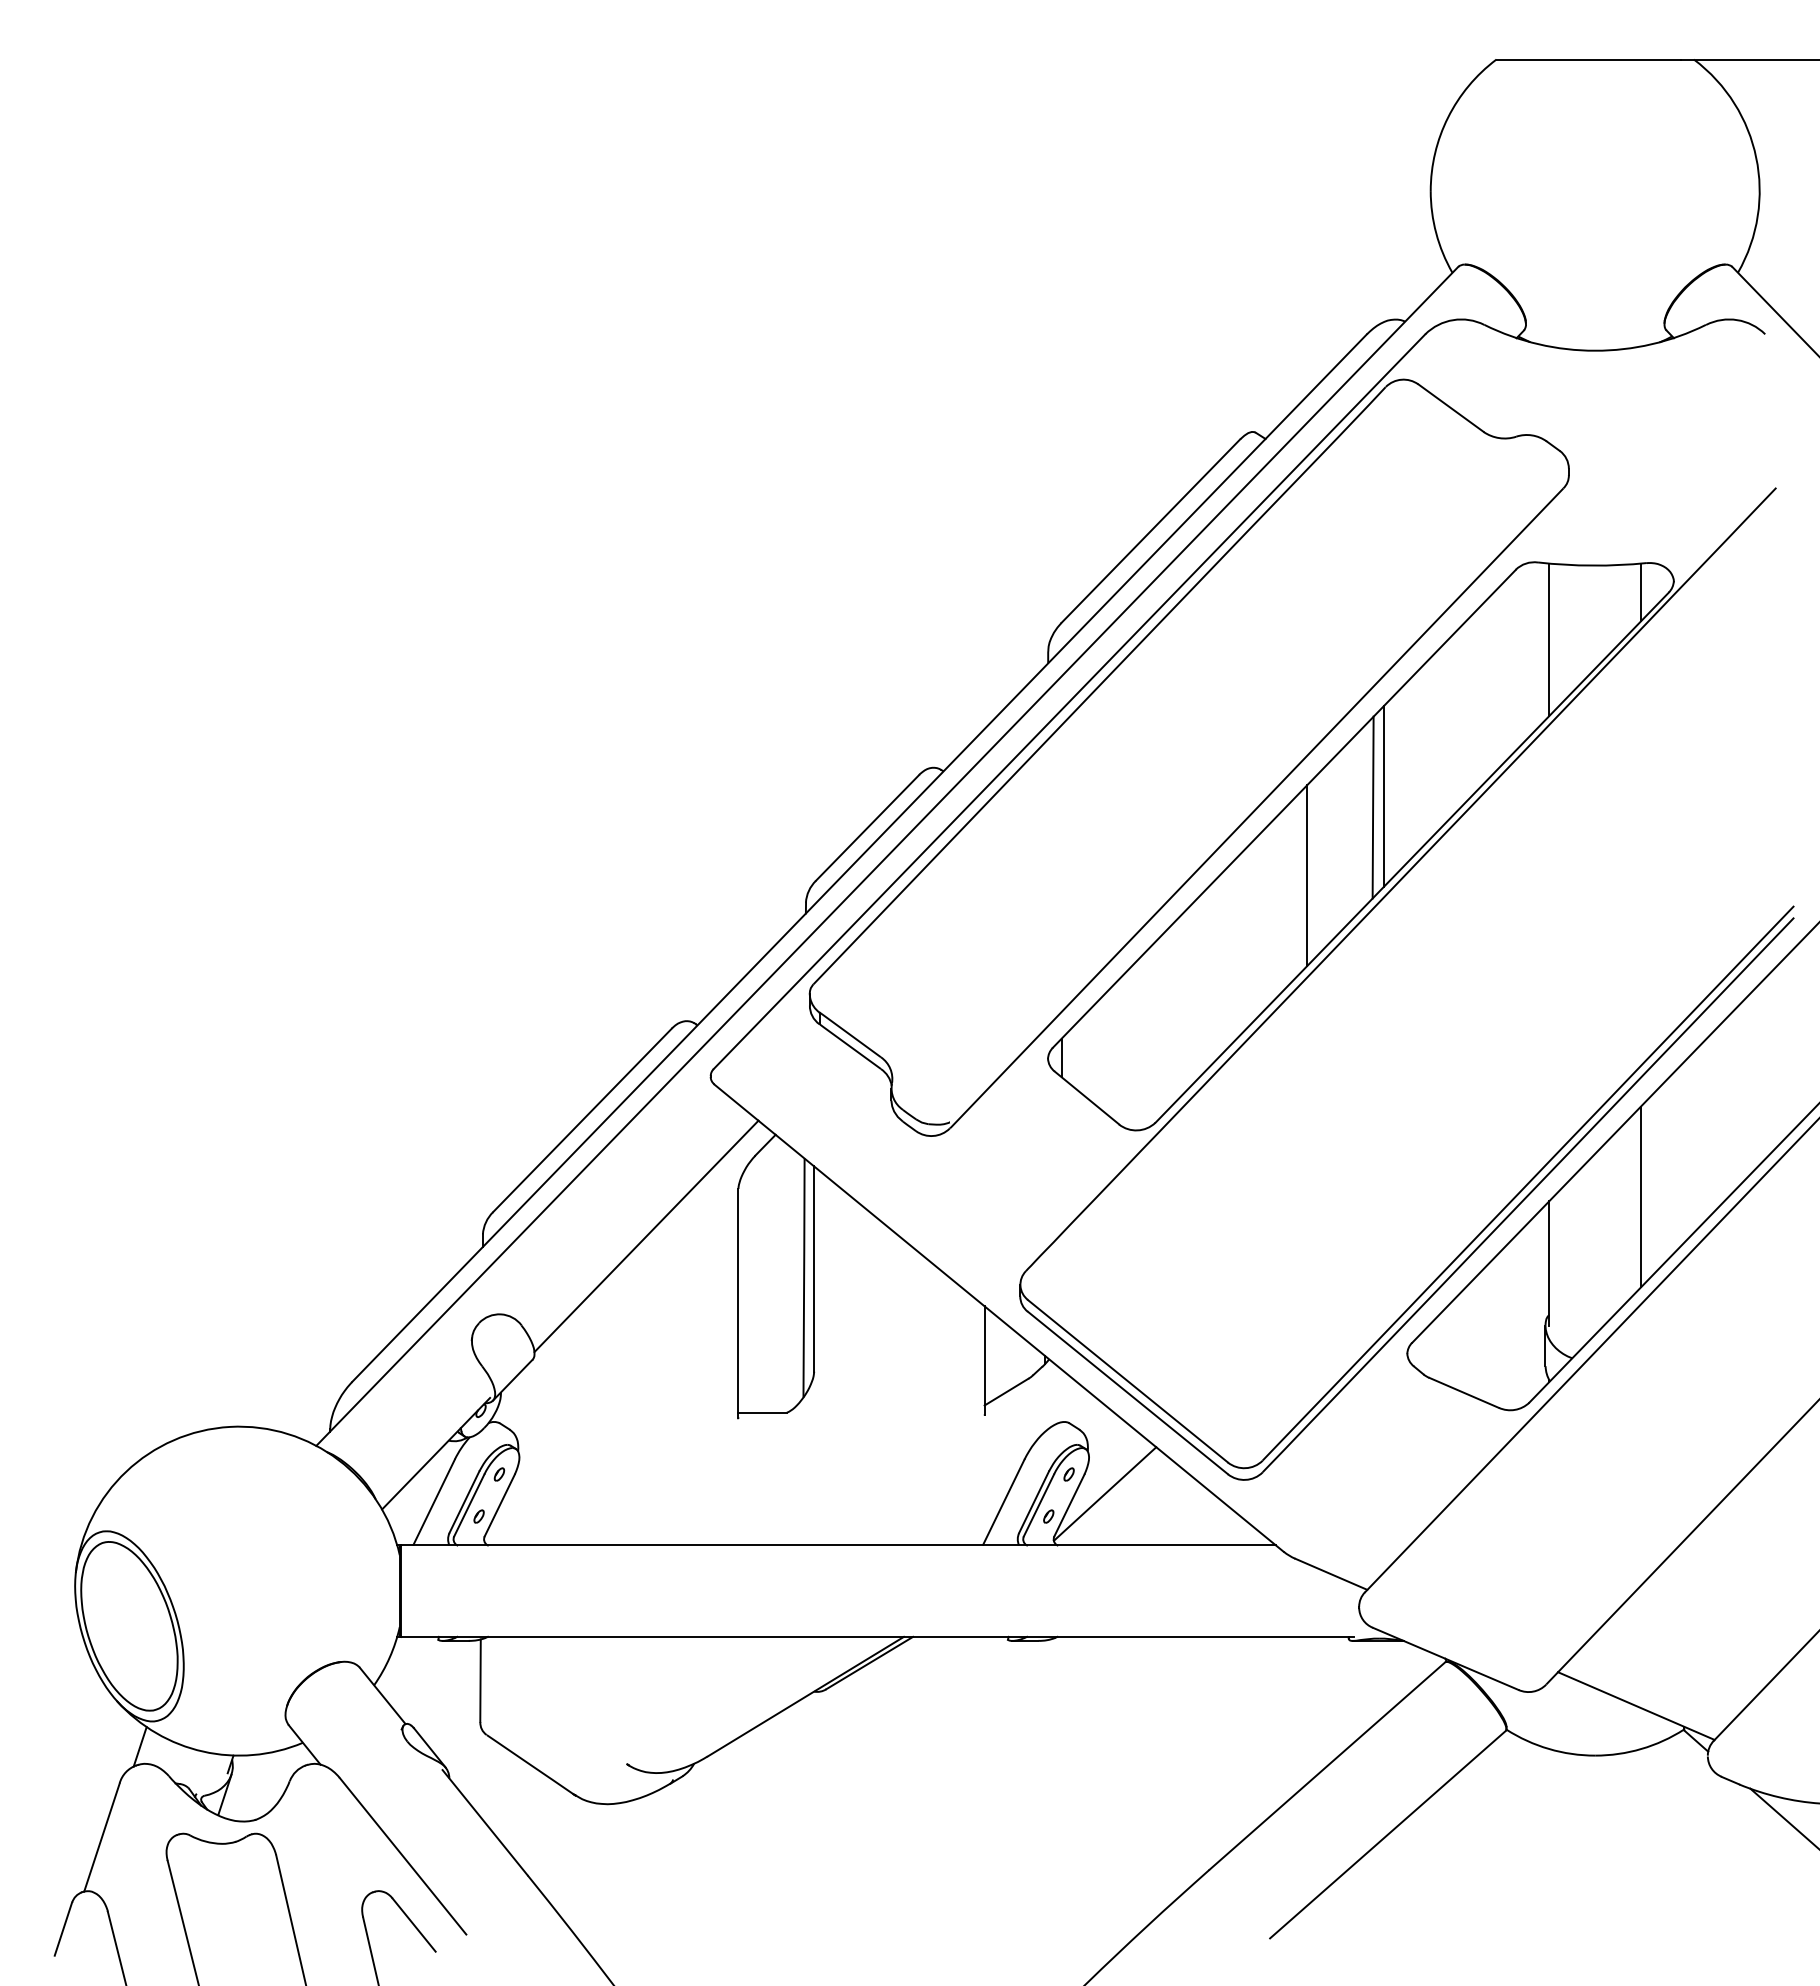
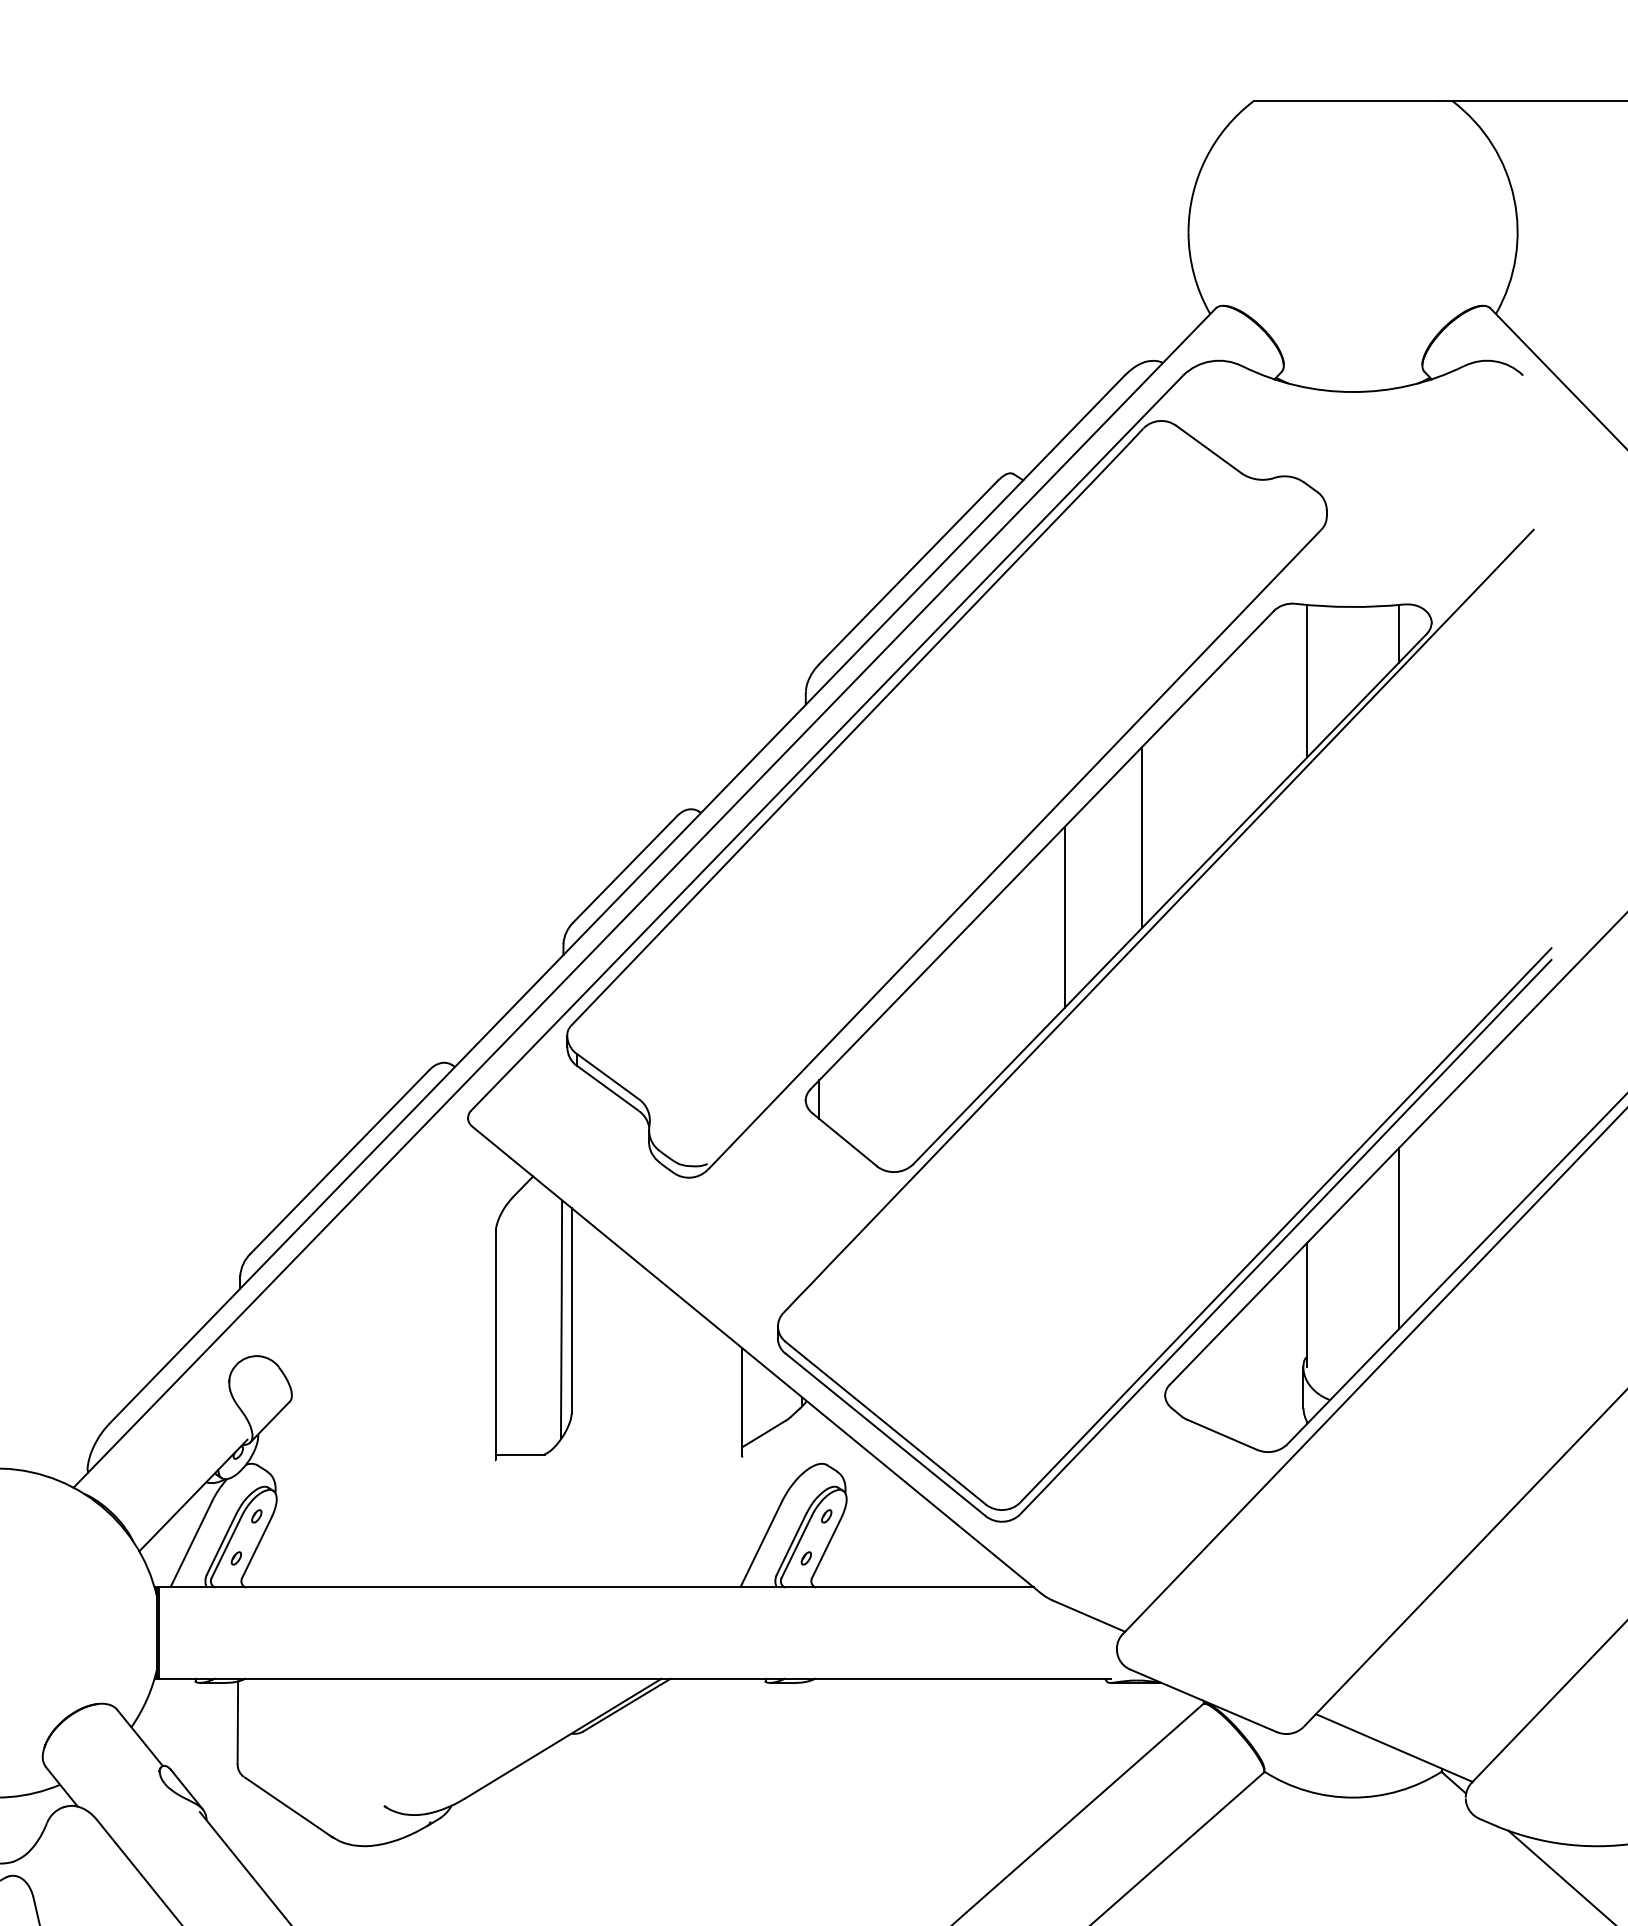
line: (1372, 807) -> (1130, 849), removed
line: (646, 1236) -> (403, 1278), removed
line: (1104, 1493) -> (862, 1535), removed

